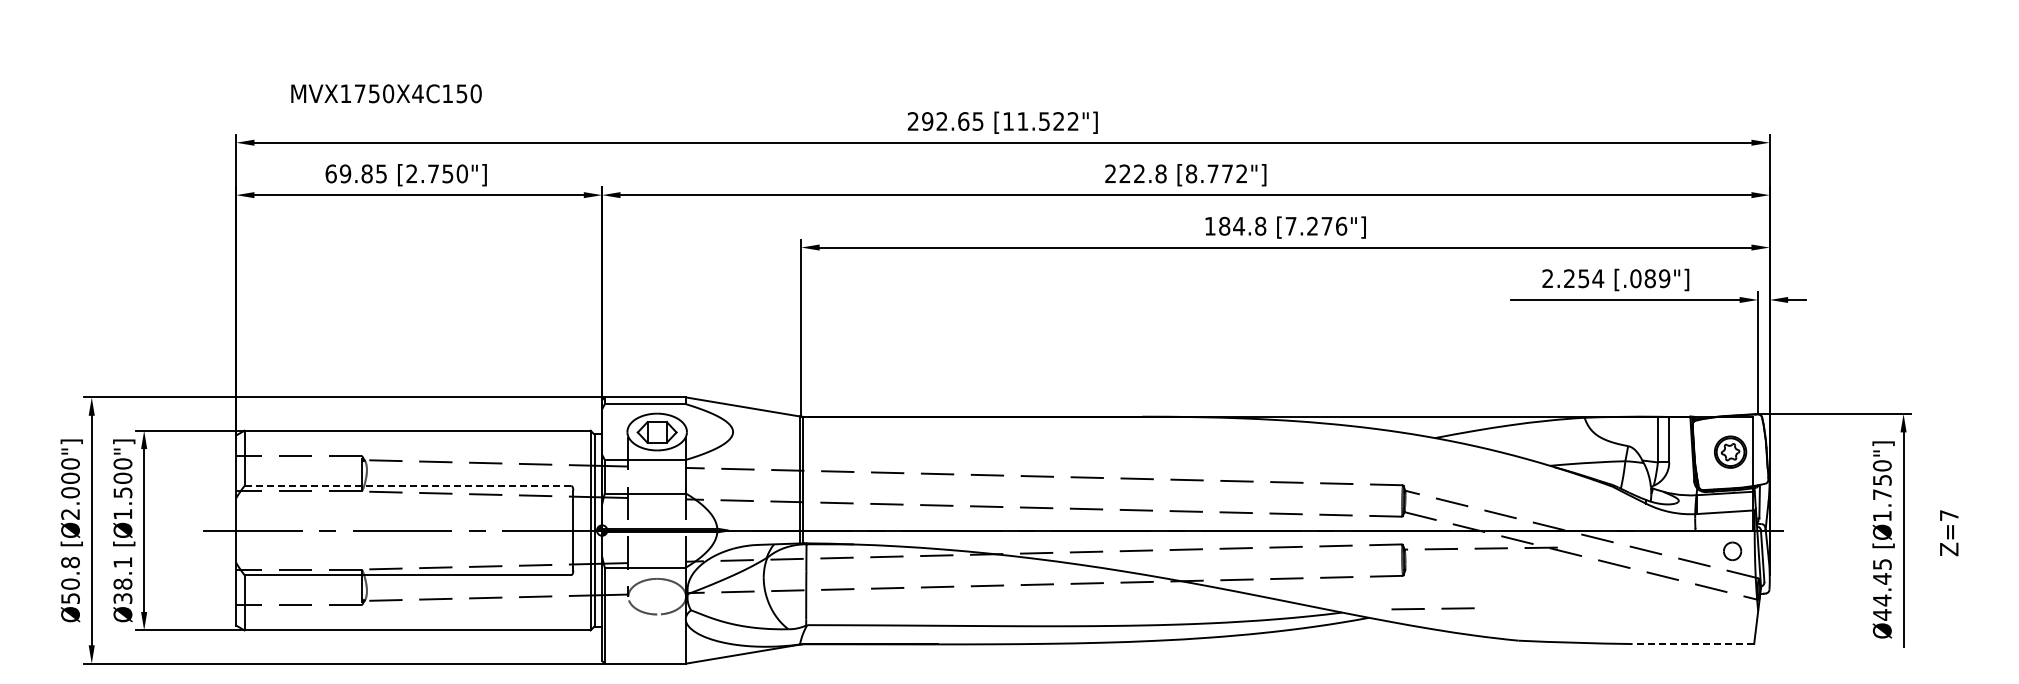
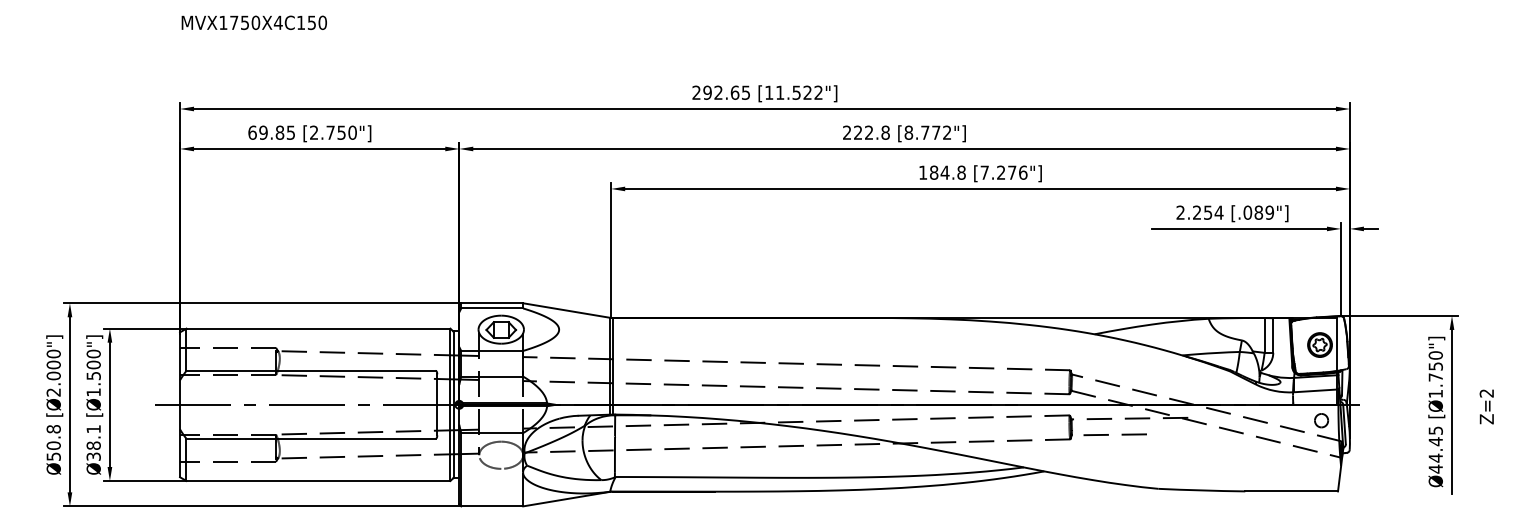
text: (386, 93) -> (254, 22), moved
line: (407, 486) -> (310, 371), dashed -> solid
text: (1948, 515) -> (1486, 393), Z=7 -> Z=2
line: (1424, 608) -> (1108, 434), moved
line: (1693, 644) -> (1291, 491), dashed -> solid

